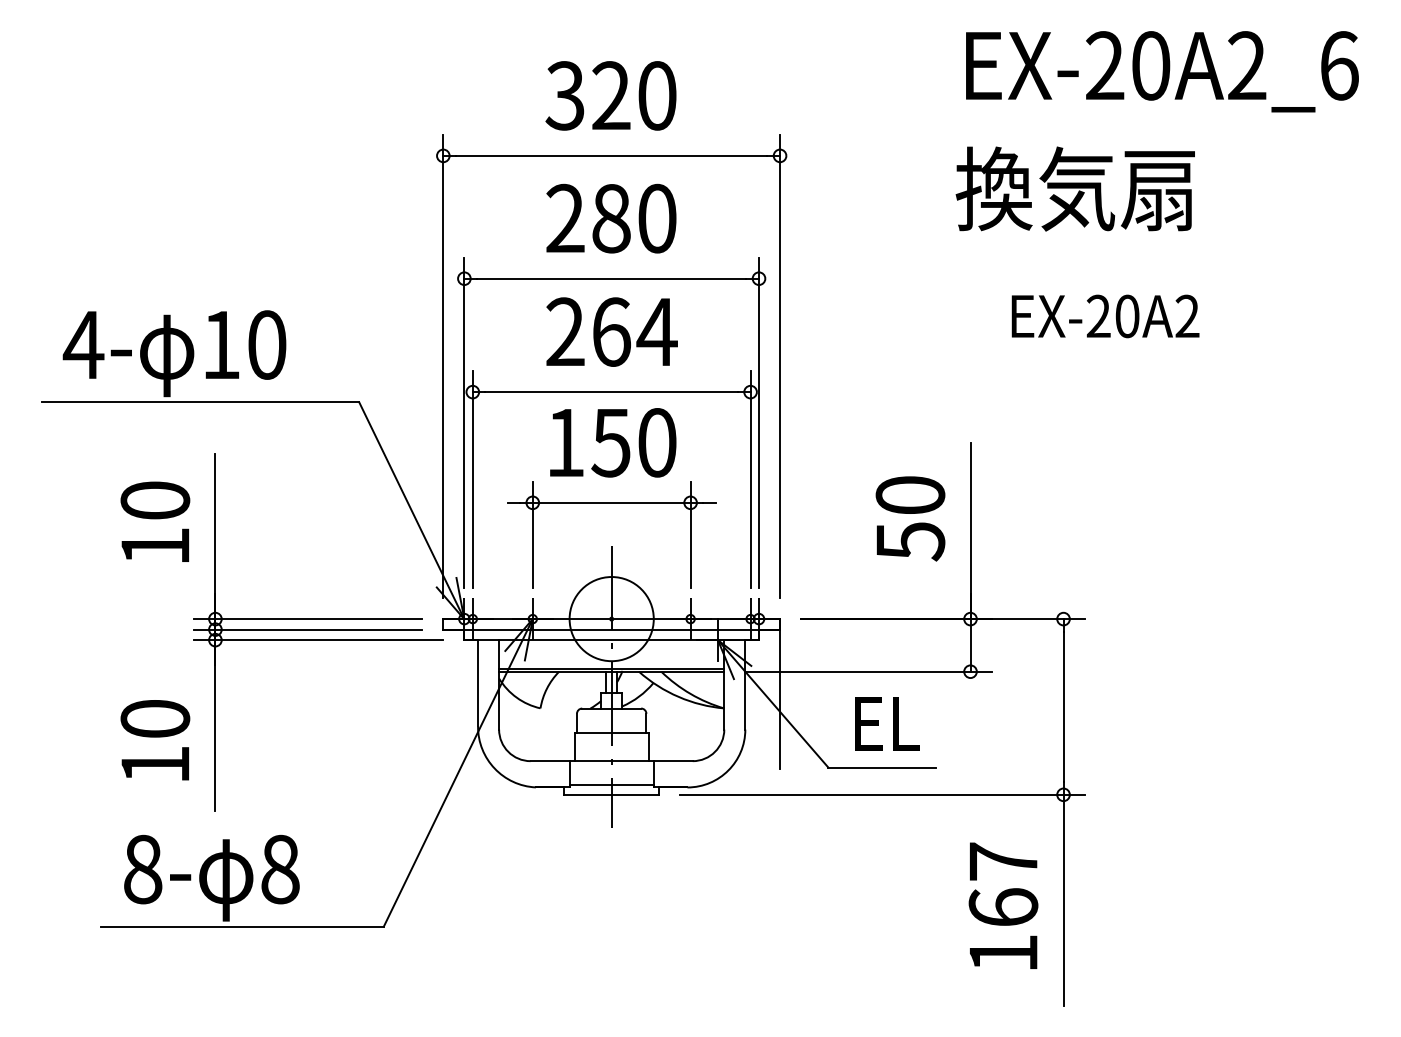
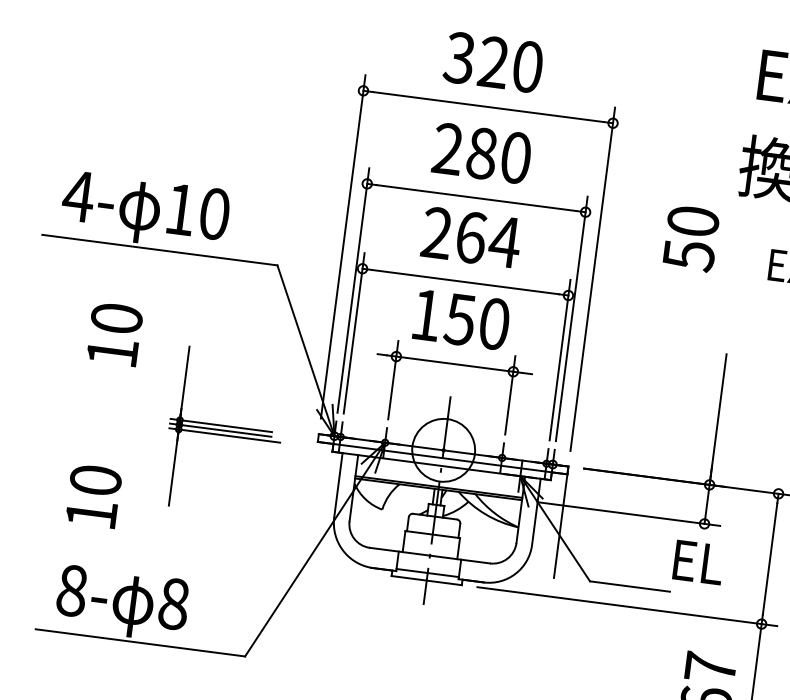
text: (910, 518) -> (691, 238), moved
part: (318, 632) -> (225, 432), size x0.6
text: (887, 723) -> (698, 562), moved

